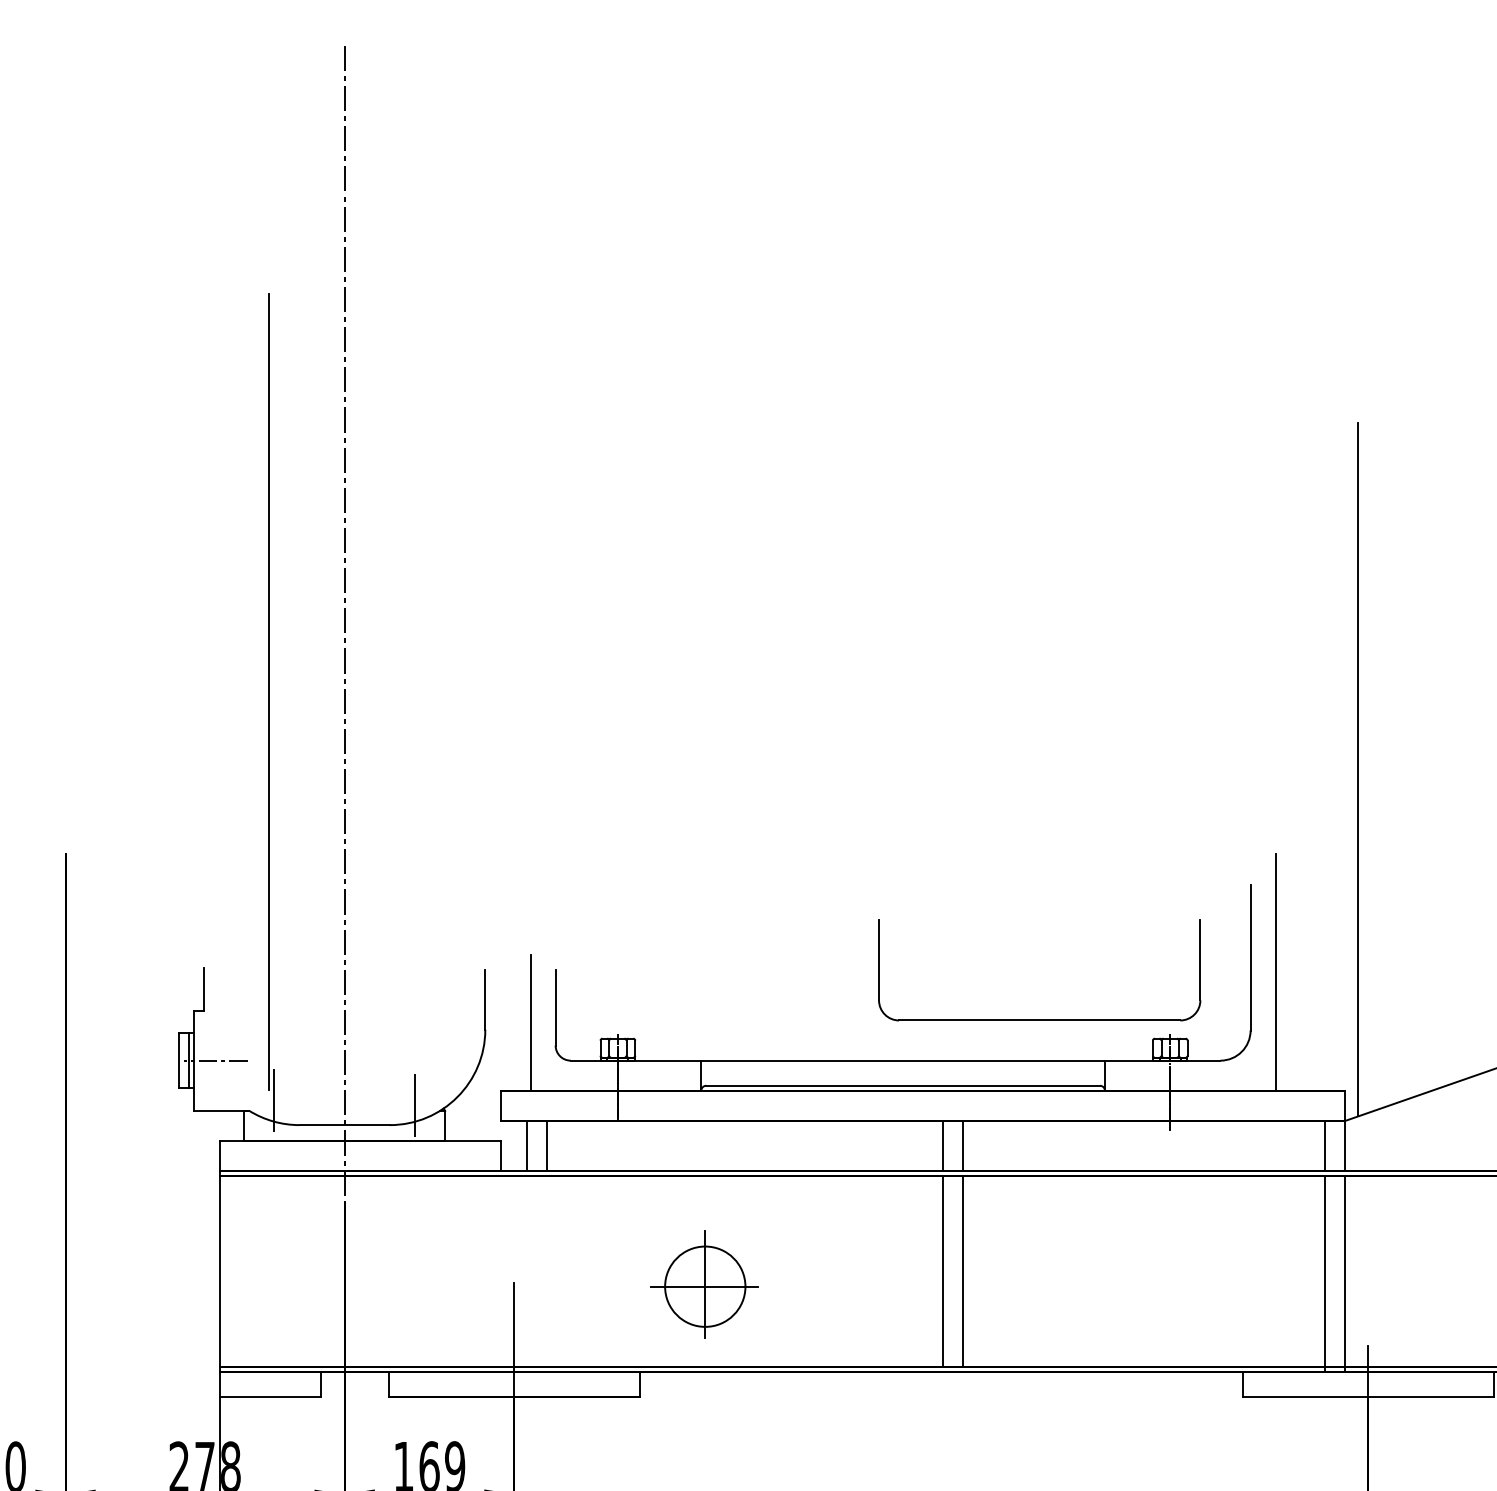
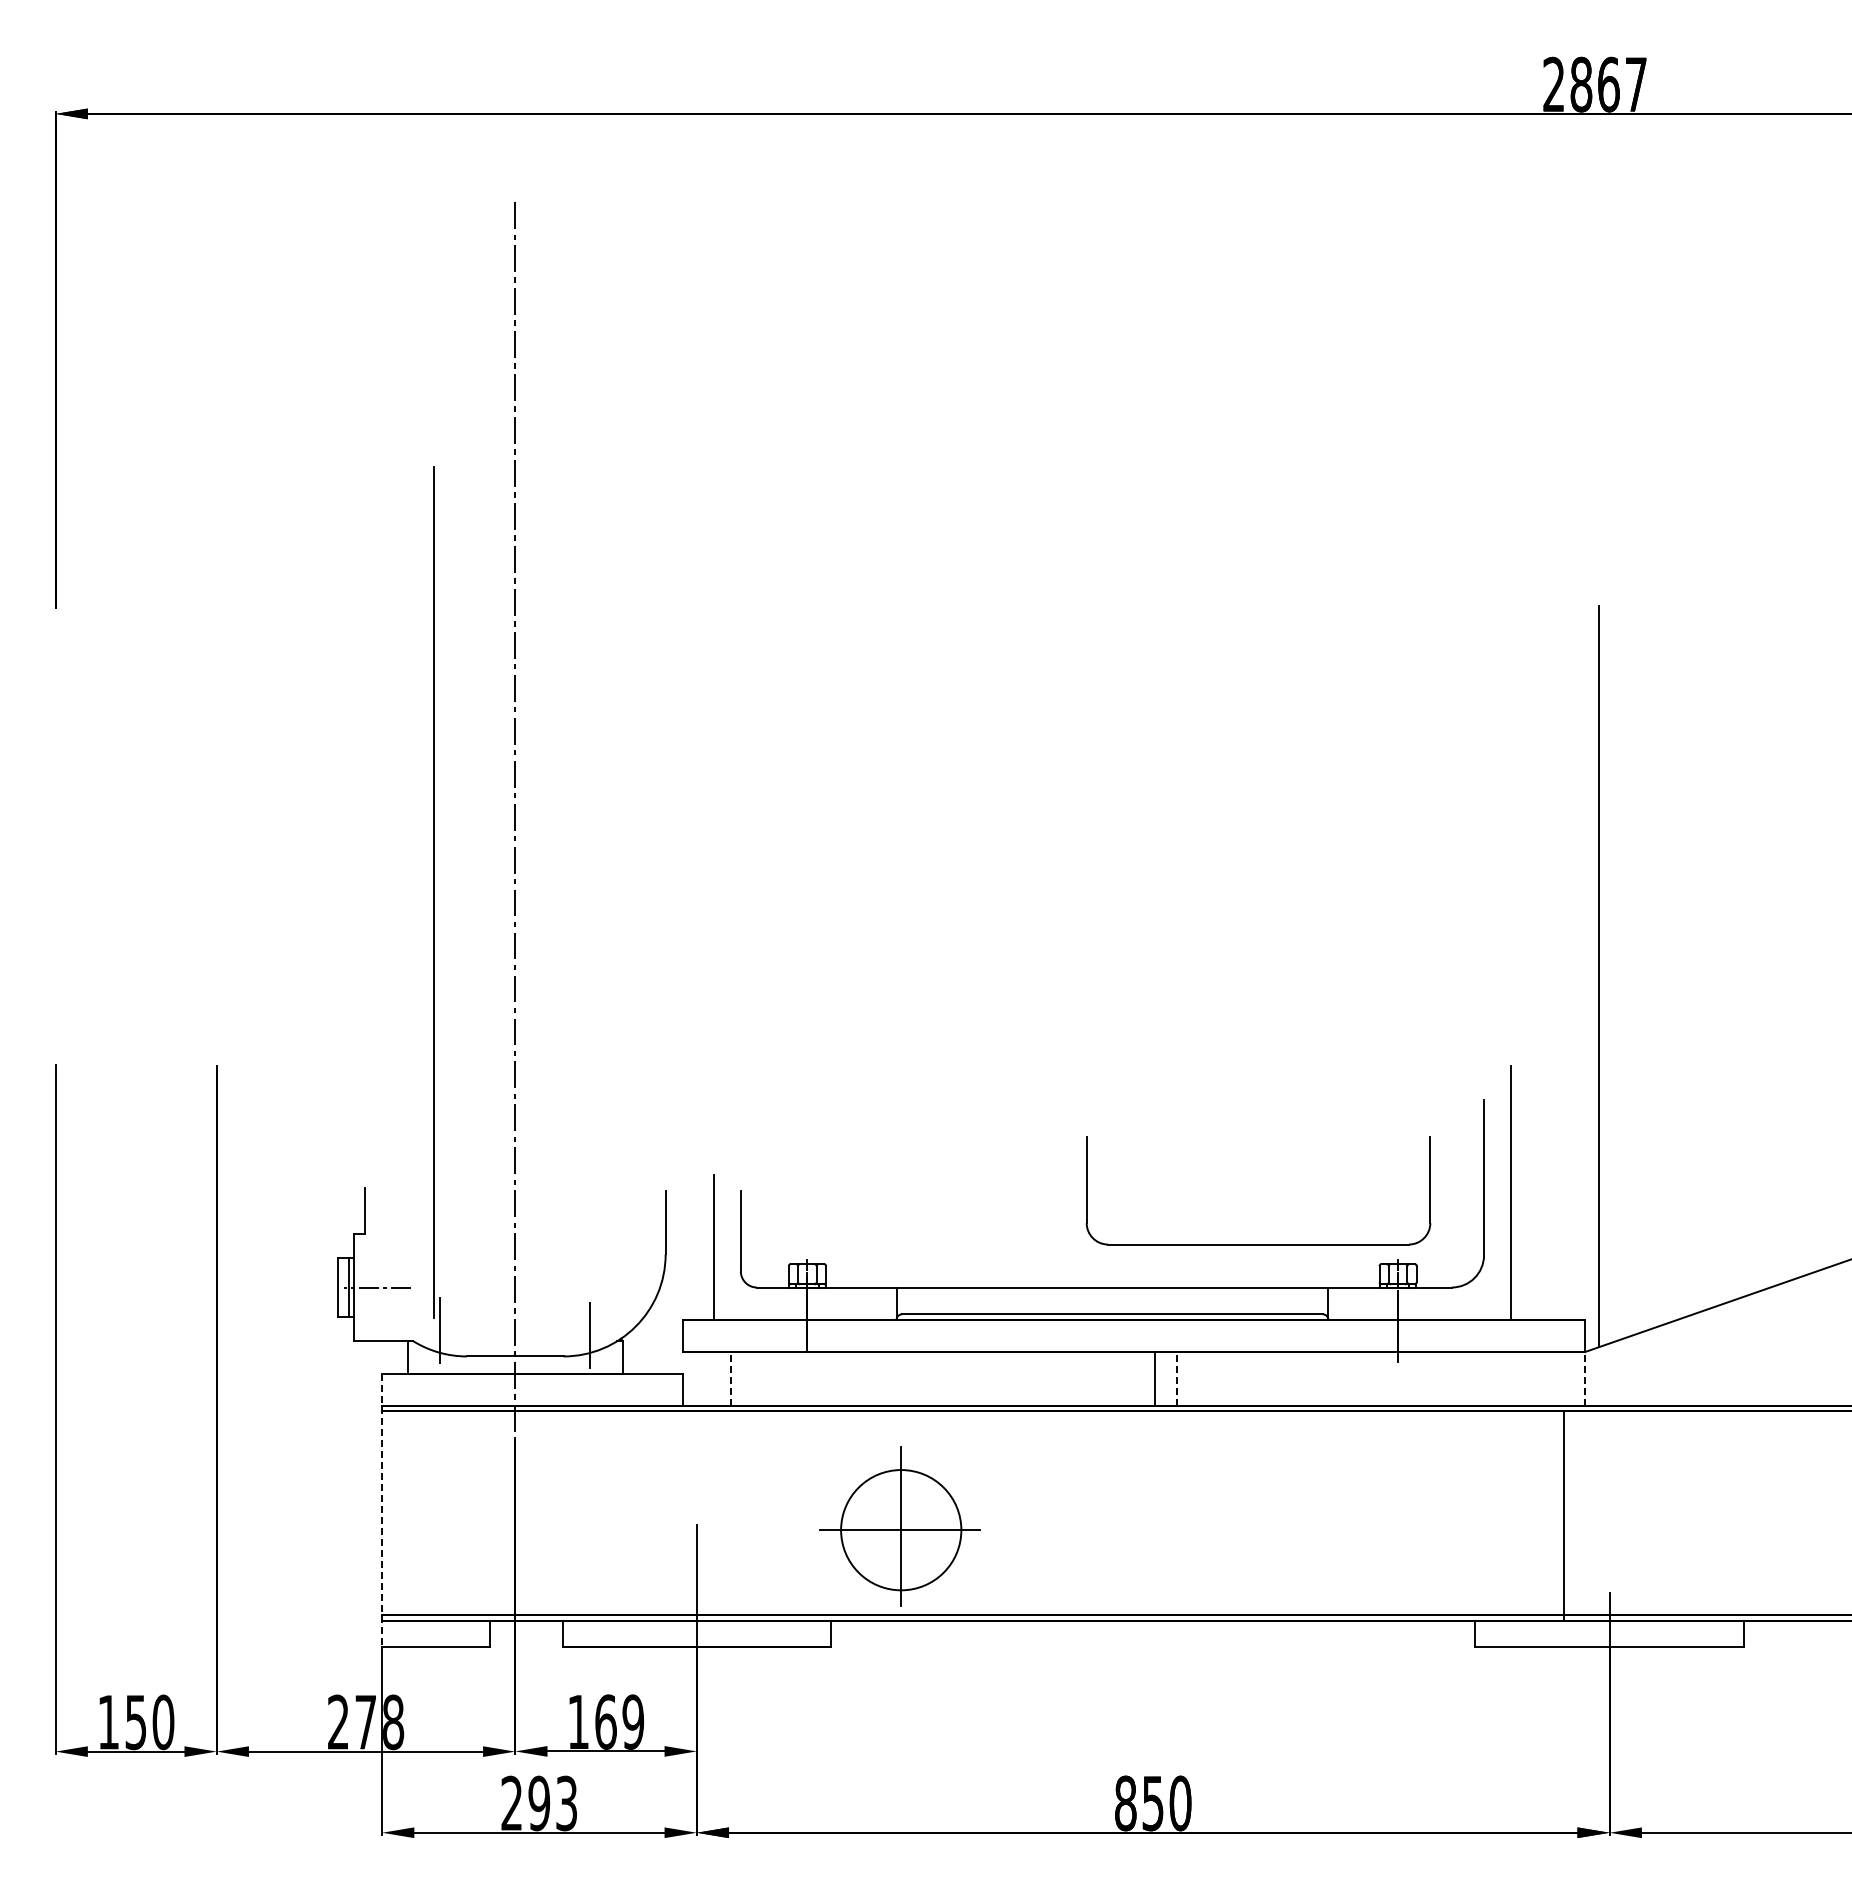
line: (526, 1145) -> (709, 1378), removed
line: (546, 1145) -> (731, 1378), solid -> dashed
line: (963, 1145) -> (1176, 1378), solid -> dashed
line: (1324, 1145) -> (1563, 1378), removed
line: (1345, 1145) -> (1585, 1378), solid -> dashed
line: (220, 1269) -> (382, 1510), solid -> dashed
line: (943, 1271) -> (1155, 1513), removed
line: (963, 1271) -> (1176, 1513), removed
line: (1345, 1273) -> (1585, 1515), removed
part: (703, 1284) -> (899, 1526), size x1.4

